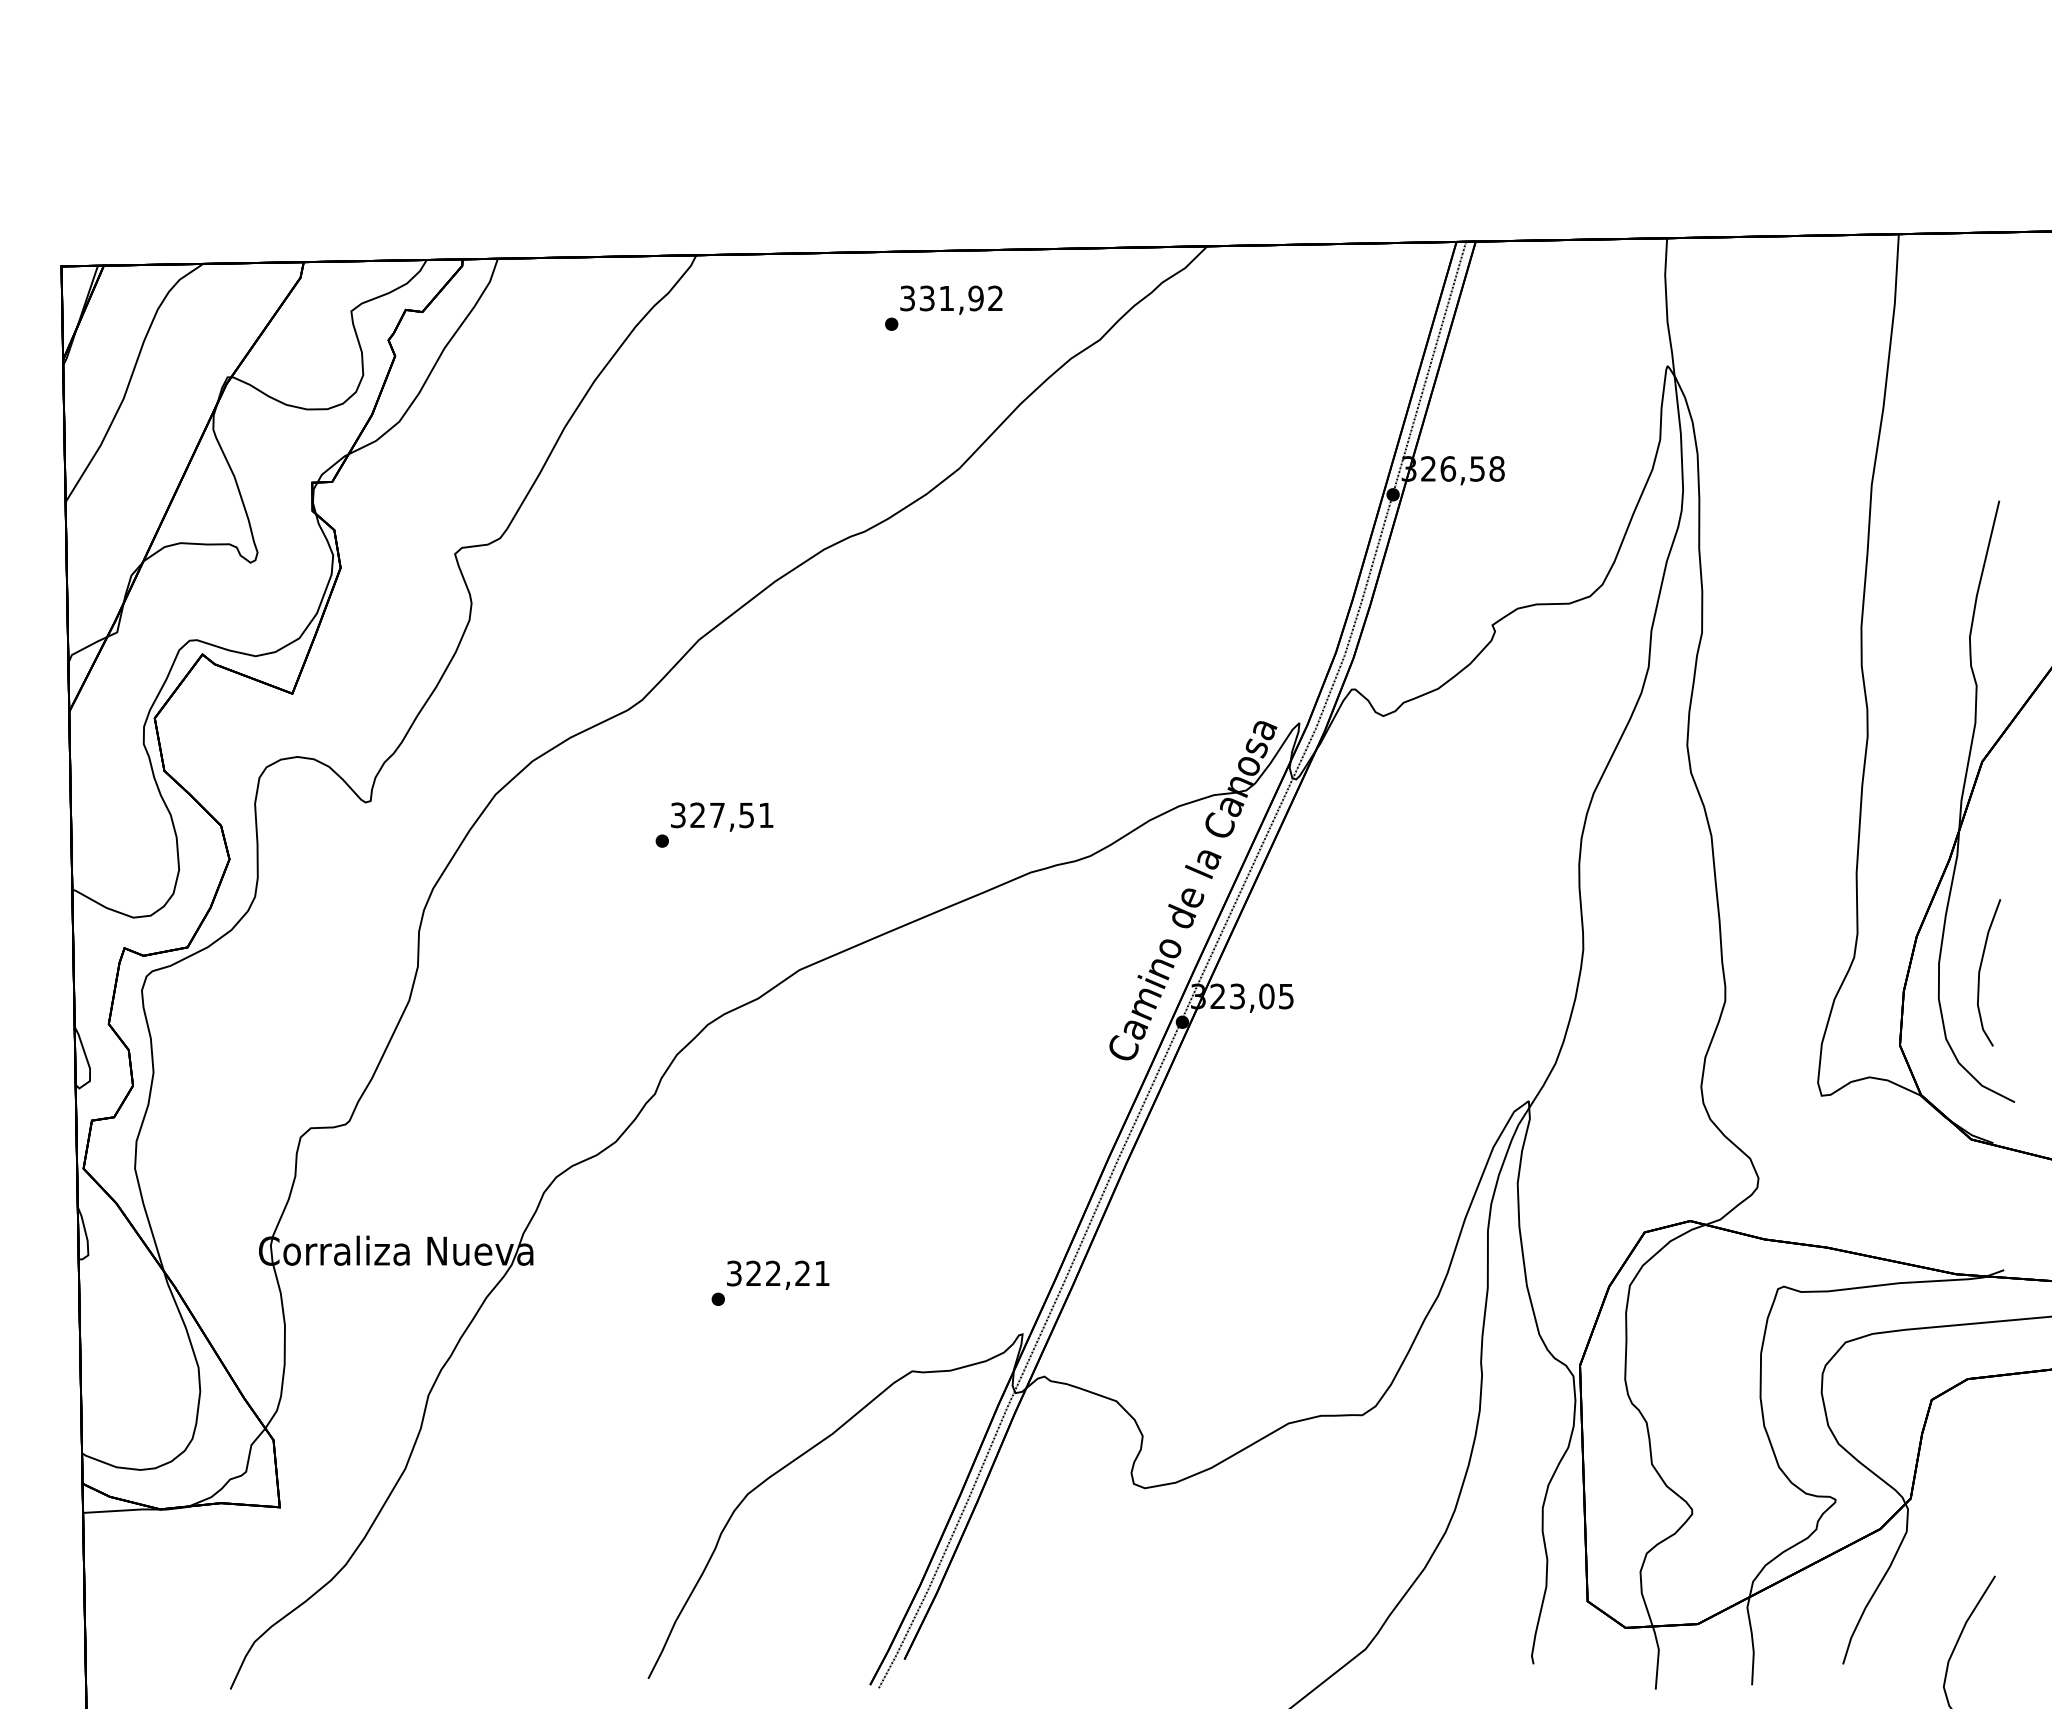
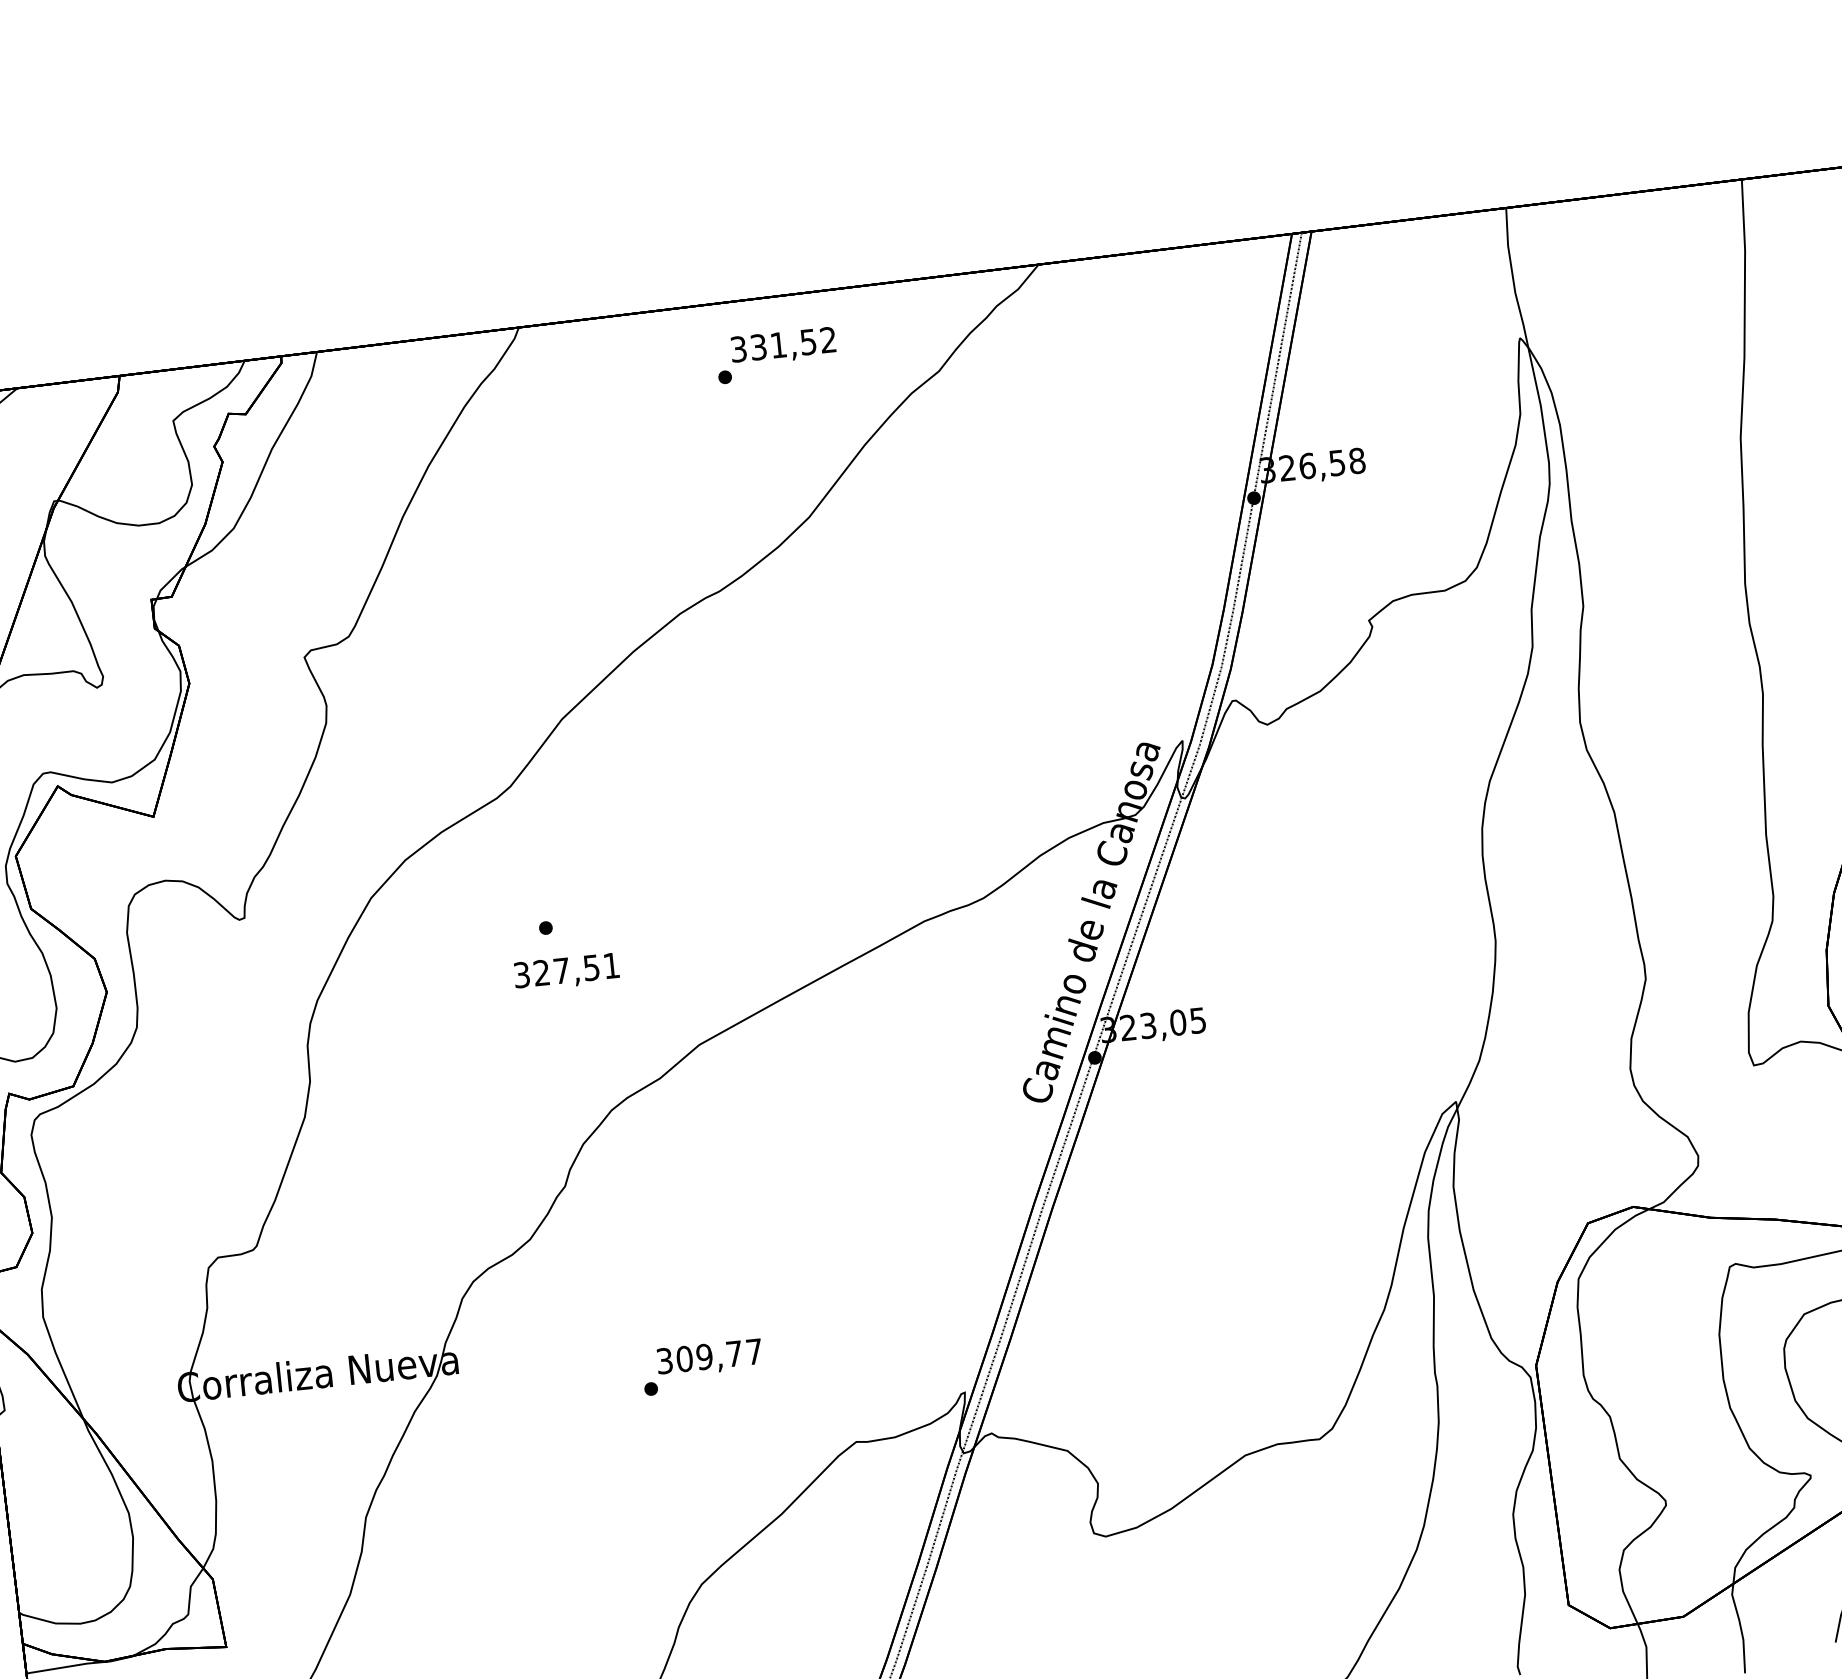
text: (975, 298) -> (807, 342), 331,92 -> 331,52
text: (722, 816) -> (567, 971), moved
text: (787, 1273) -> (718, 1355), 322,21 -> 309,77

